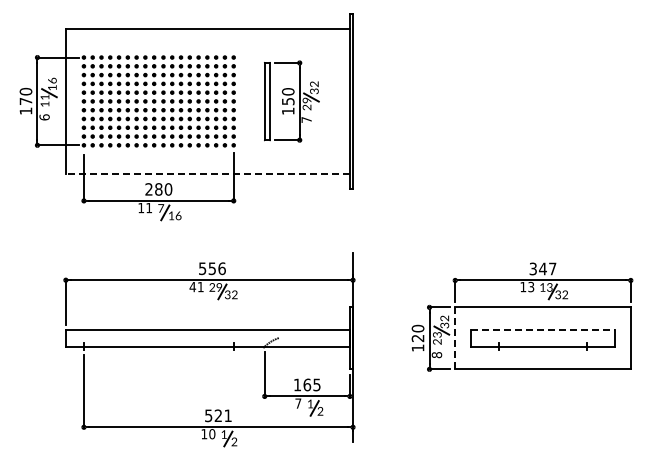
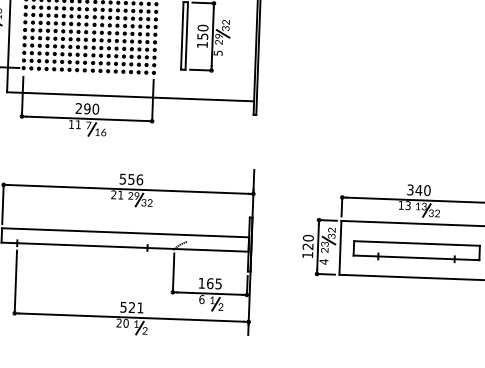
text: (306, 119) -> (218, 52), 7 -> 5
line: (207, 173) -> (130, 96), dashed -> solid
text: (158, 189) -> (87, 108), 280 -> 290
text: (552, 268) -> (427, 190), 347 -> 340
text: (192, 286) -> (113, 194), 41 -> 21
line: (543, 330) -> (417, 243), dashed -> solid
line: (455, 338) -> (340, 247), dashed -> solid
text: (436, 354) -> (323, 261), 8 -> 4
text: (298, 403) -> (202, 299), 7 -> 6
text: (203, 434) -> (118, 323), 10 -> 20

